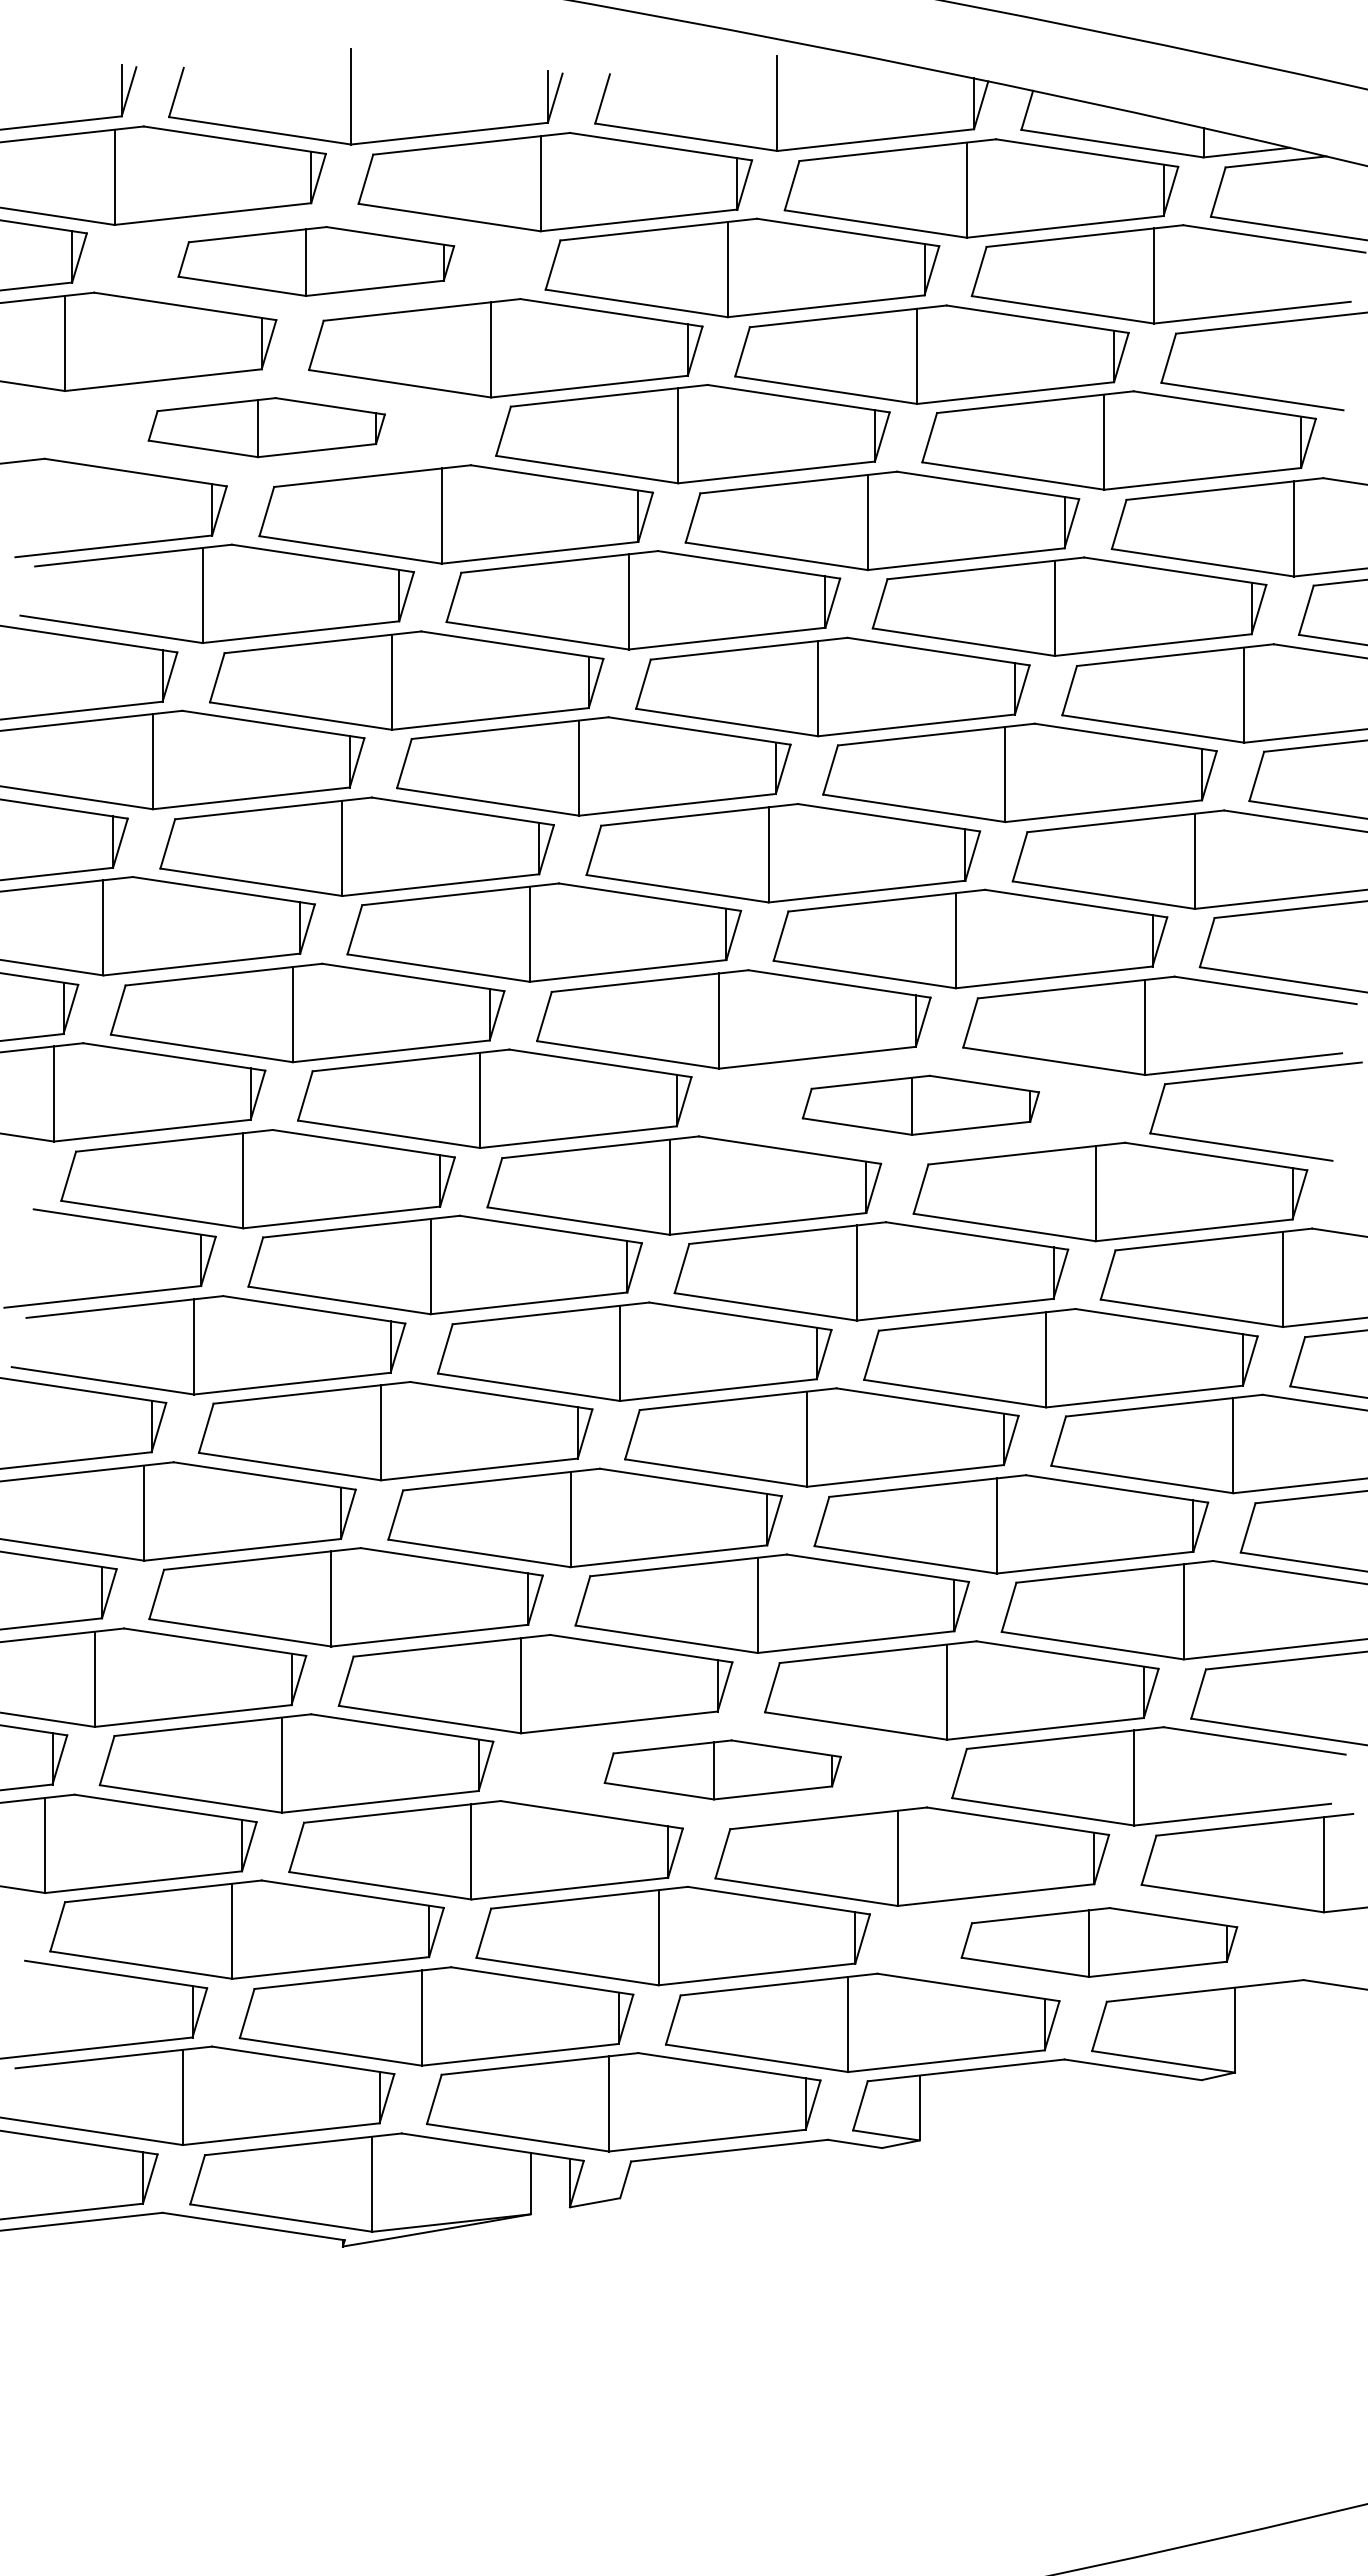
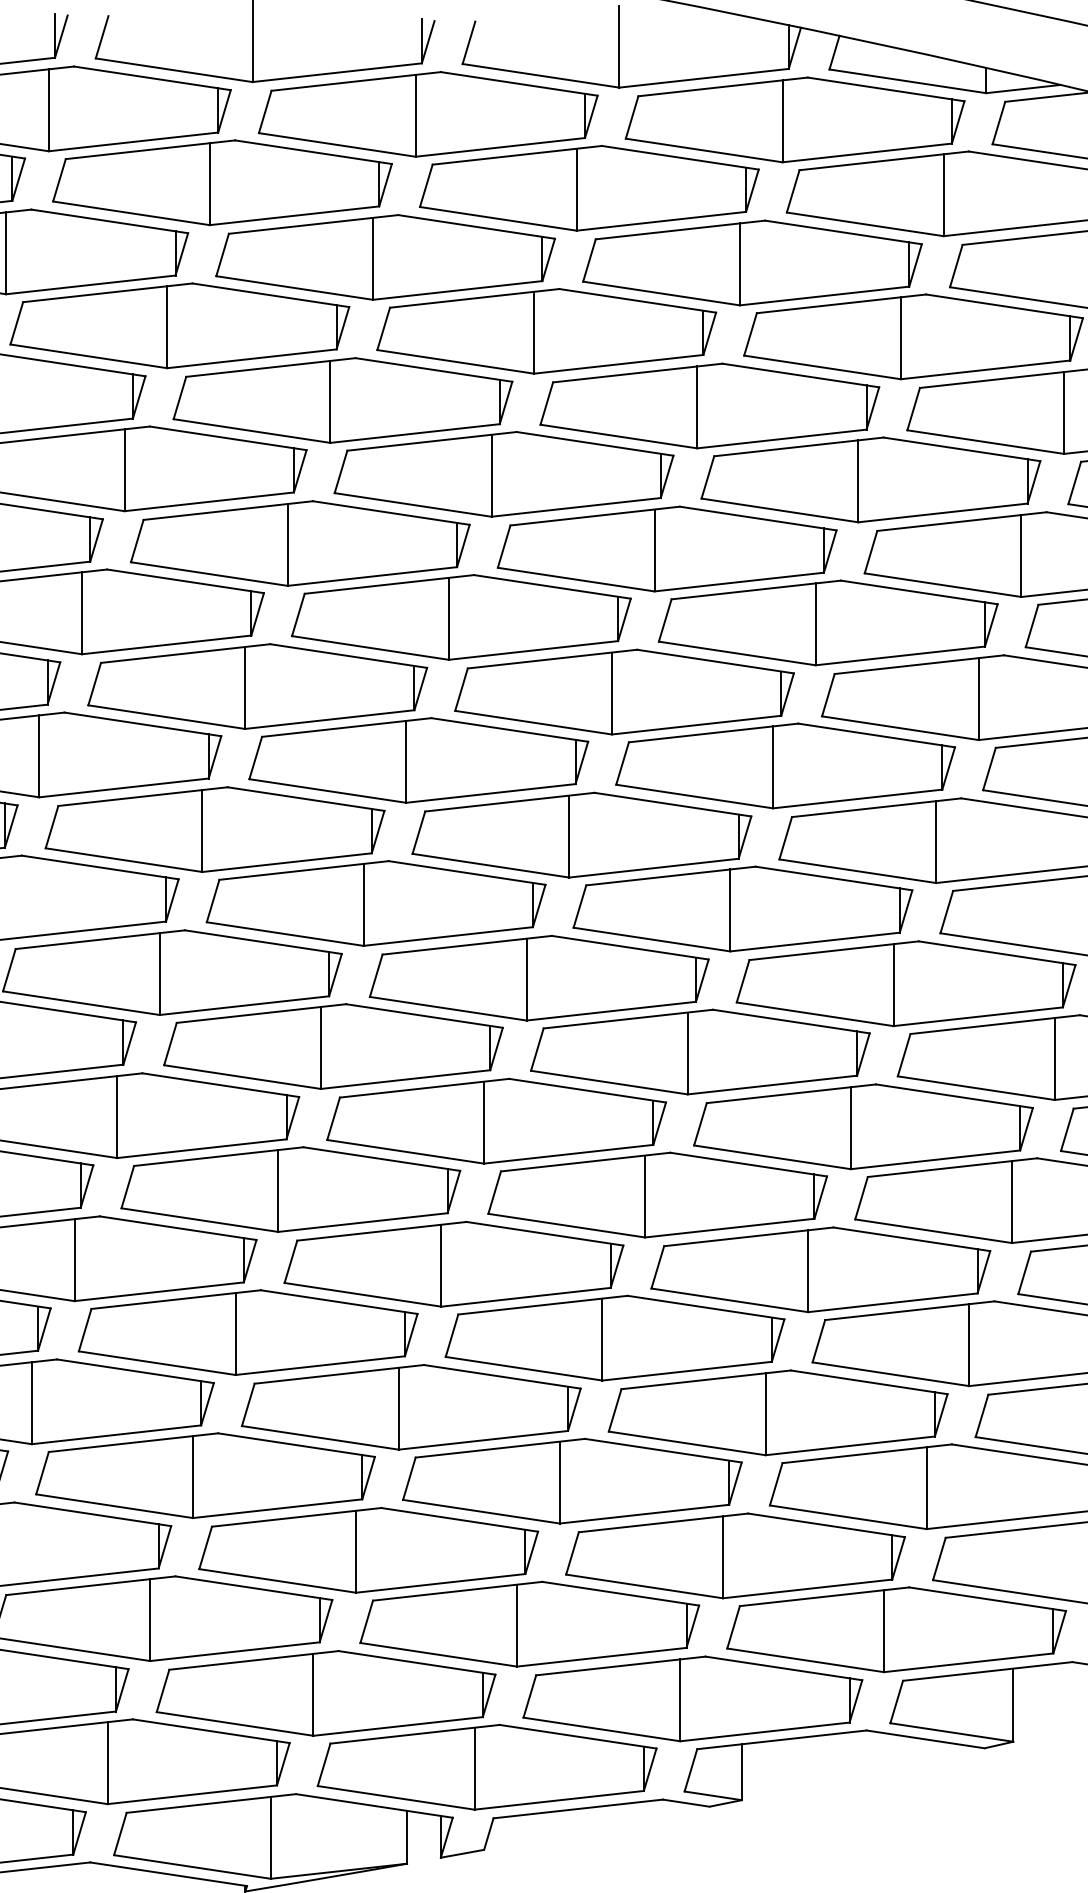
part: (316, 261) -> (222, 182), size x1.43
part: (266, 427) -> (179, 325), size x1.67
part: (920, 1105) -> (742, 909), size x1.67
part: (722, 1769) -> (572, 1480), size x1.67
part: (1099, 1942) -> (896, 1629), size x1.43

